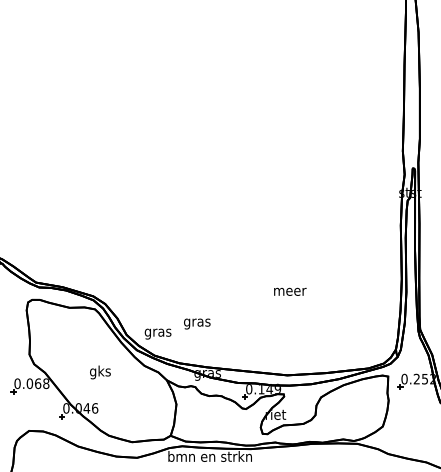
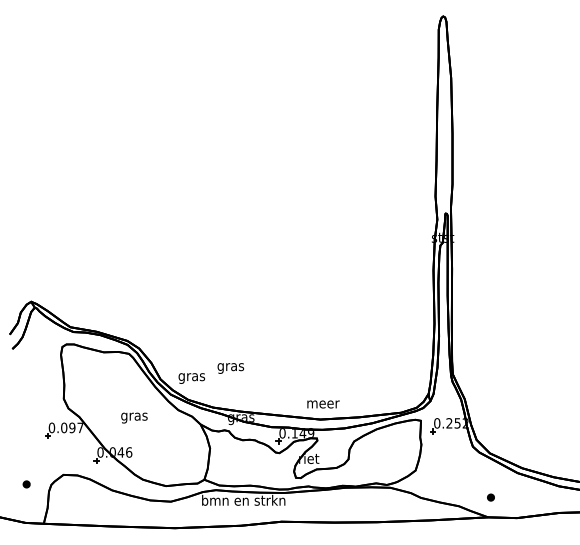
text: (290, 291) -> (323, 404), moved
text: (100, 372) -> (134, 416), gks -> gras
text: (42, 383) -> (76, 427), 0.068 -> 0.097

